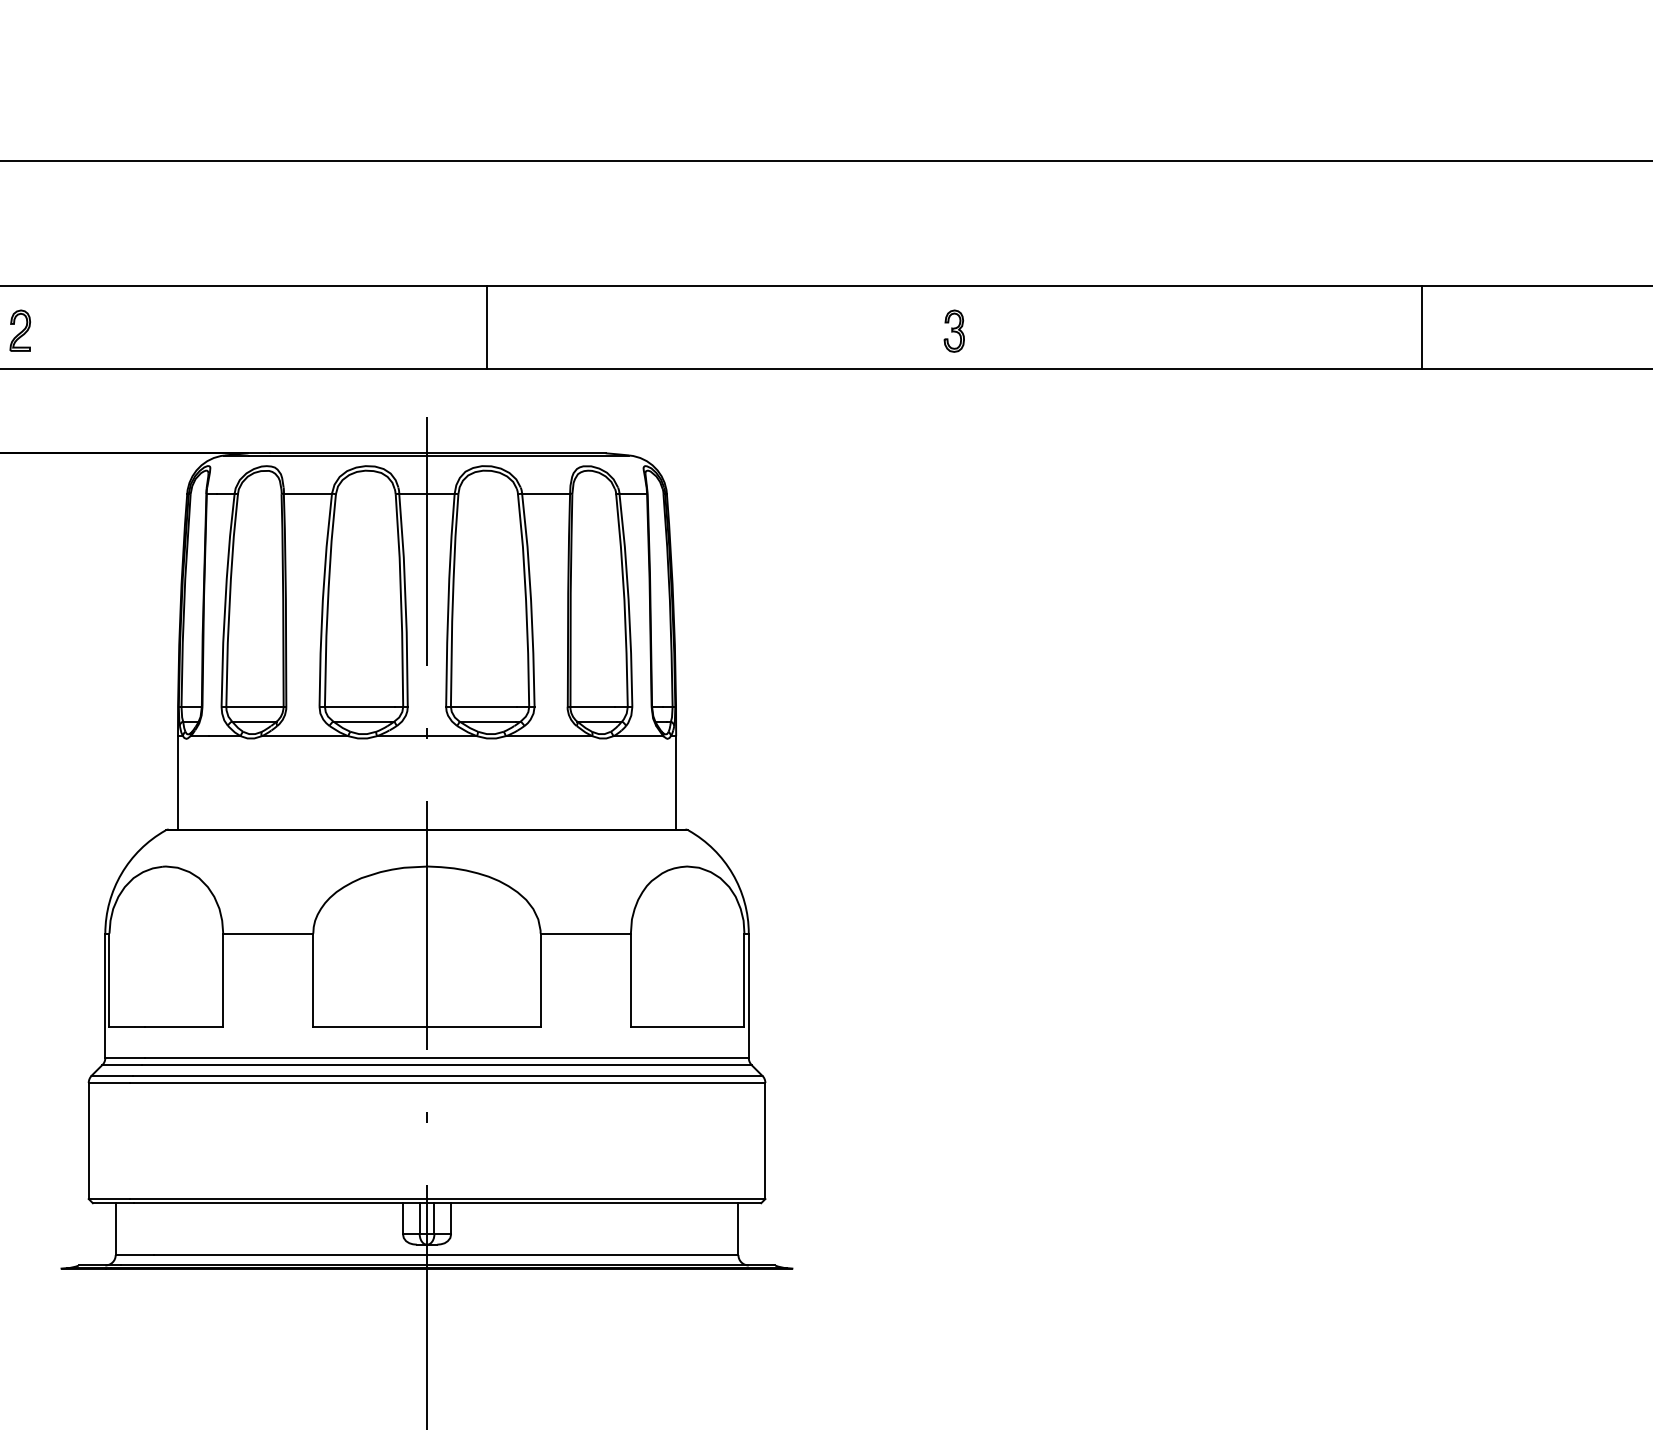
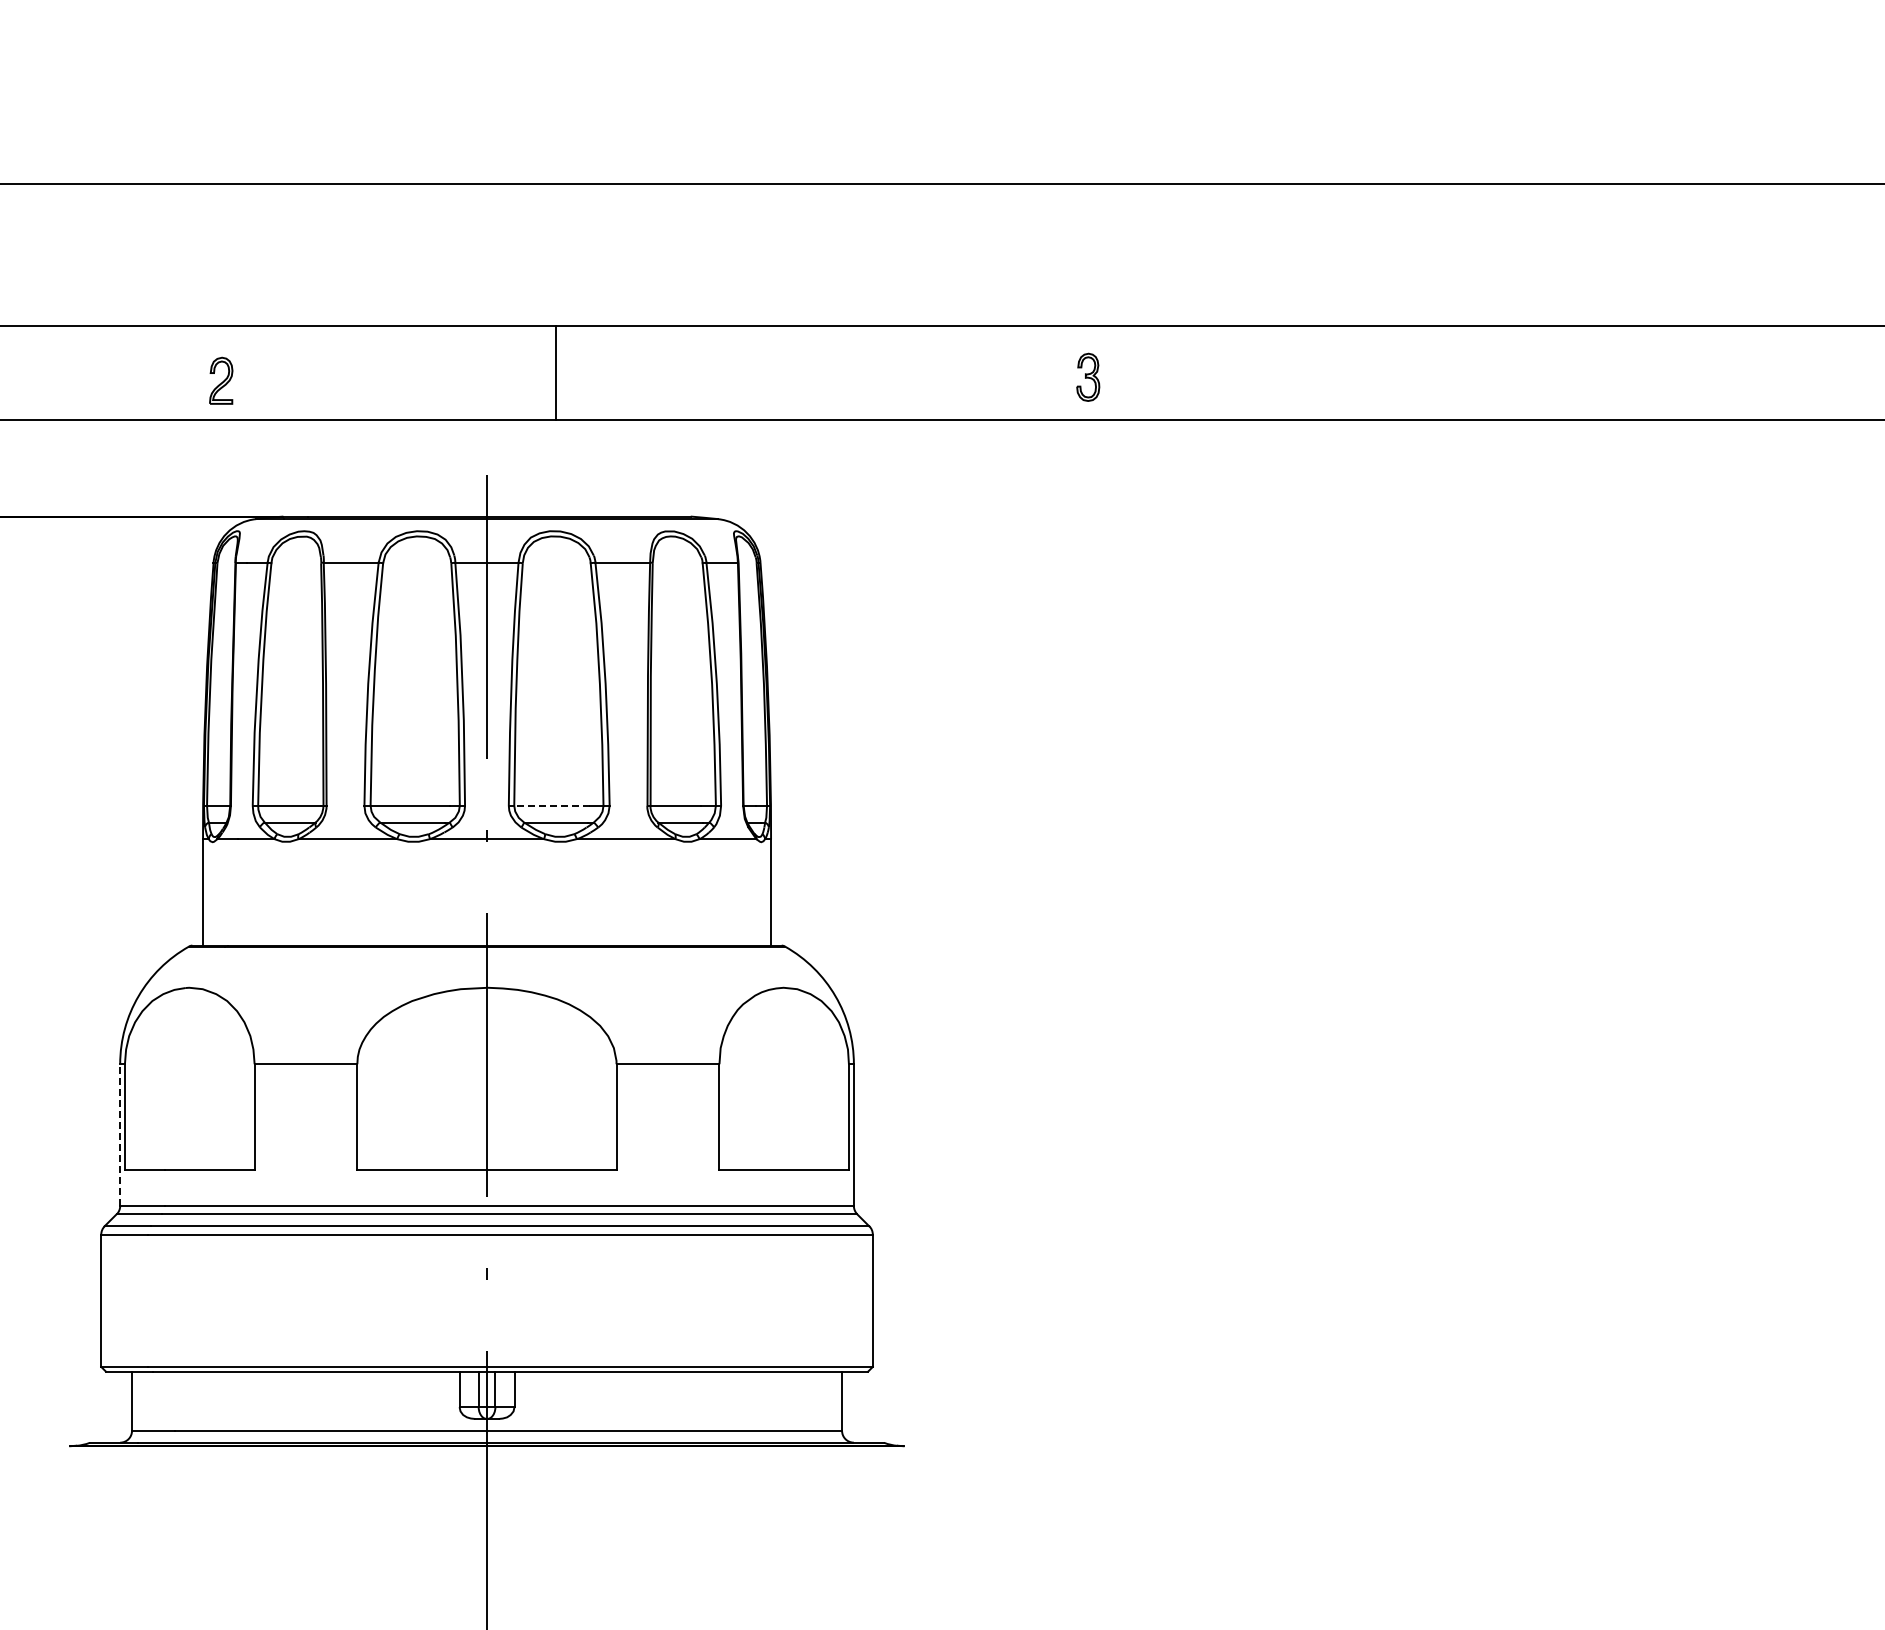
line: (1421, 326) -> (1620, 372), removed
part: (20, 330) -> (221, 380), moved
line: (483, 706) -> (551, 805), solid -> dashed
line: (105, 996) -> (120, 1135), solid -> dashed

